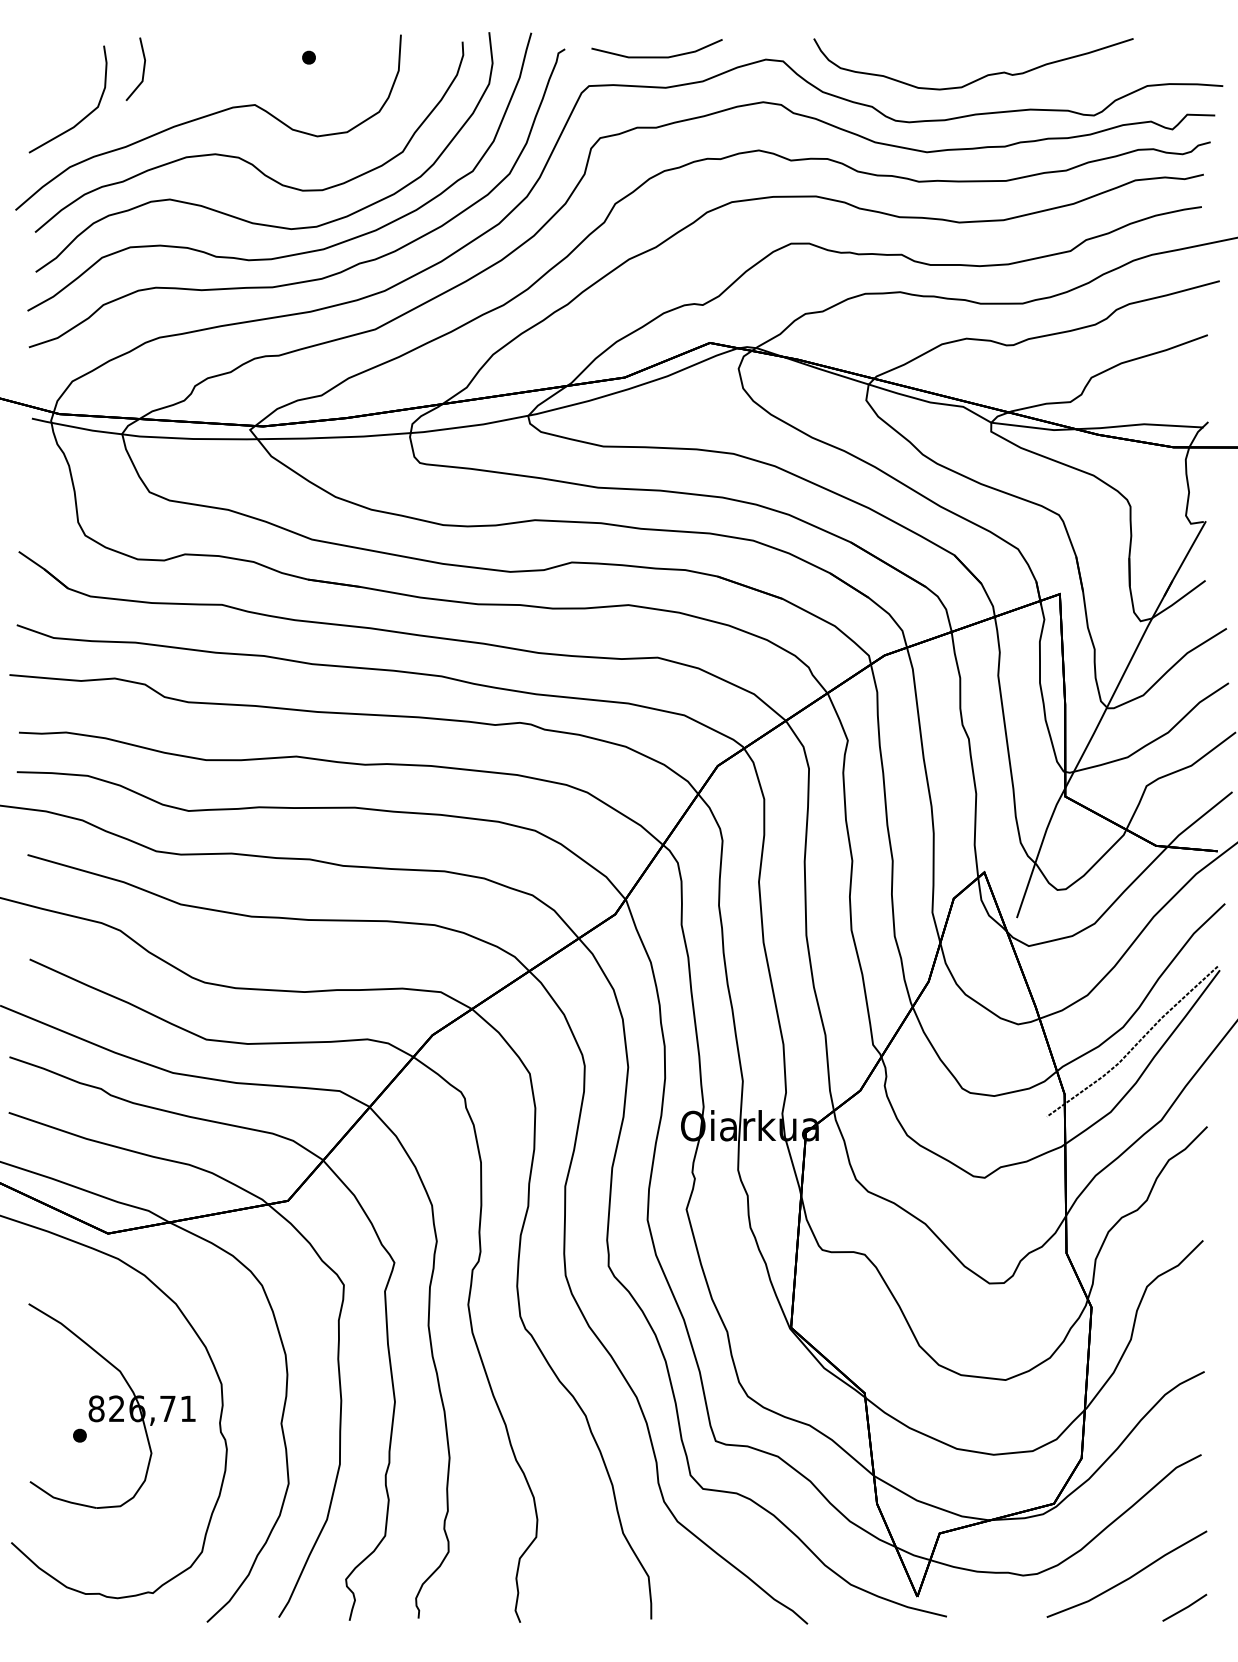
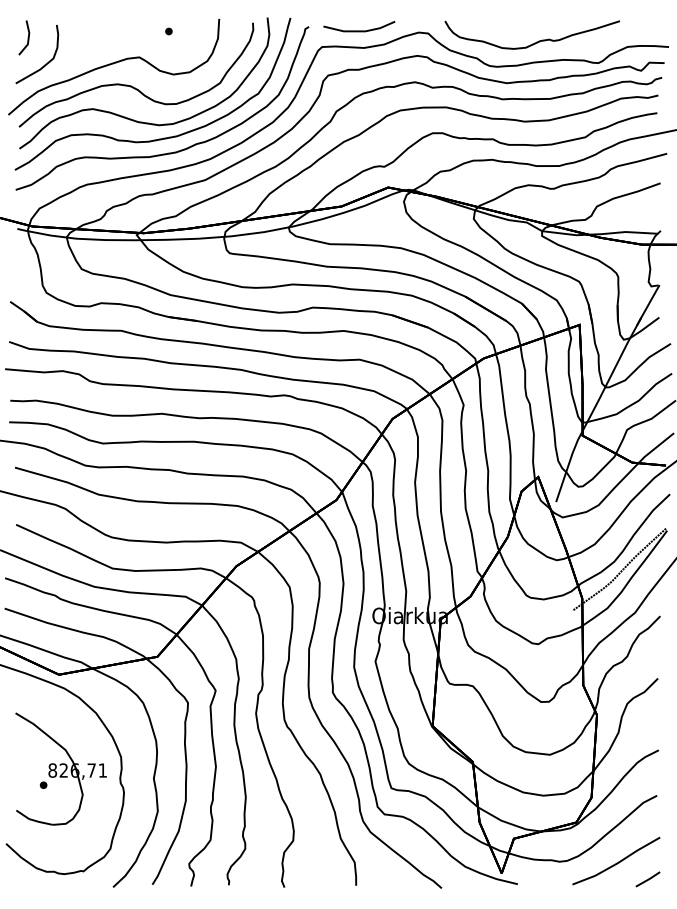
part: (136, 68) -> (24, 37), moved

